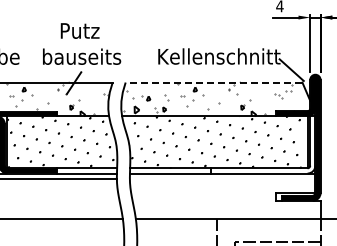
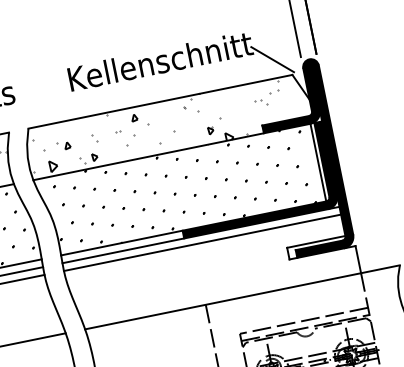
line: (213, 82) -> (159, 101), dashed -> solid
fill: (263, 144) -> (253, 179), added
line: (222, 178) -> (202, 242), added

